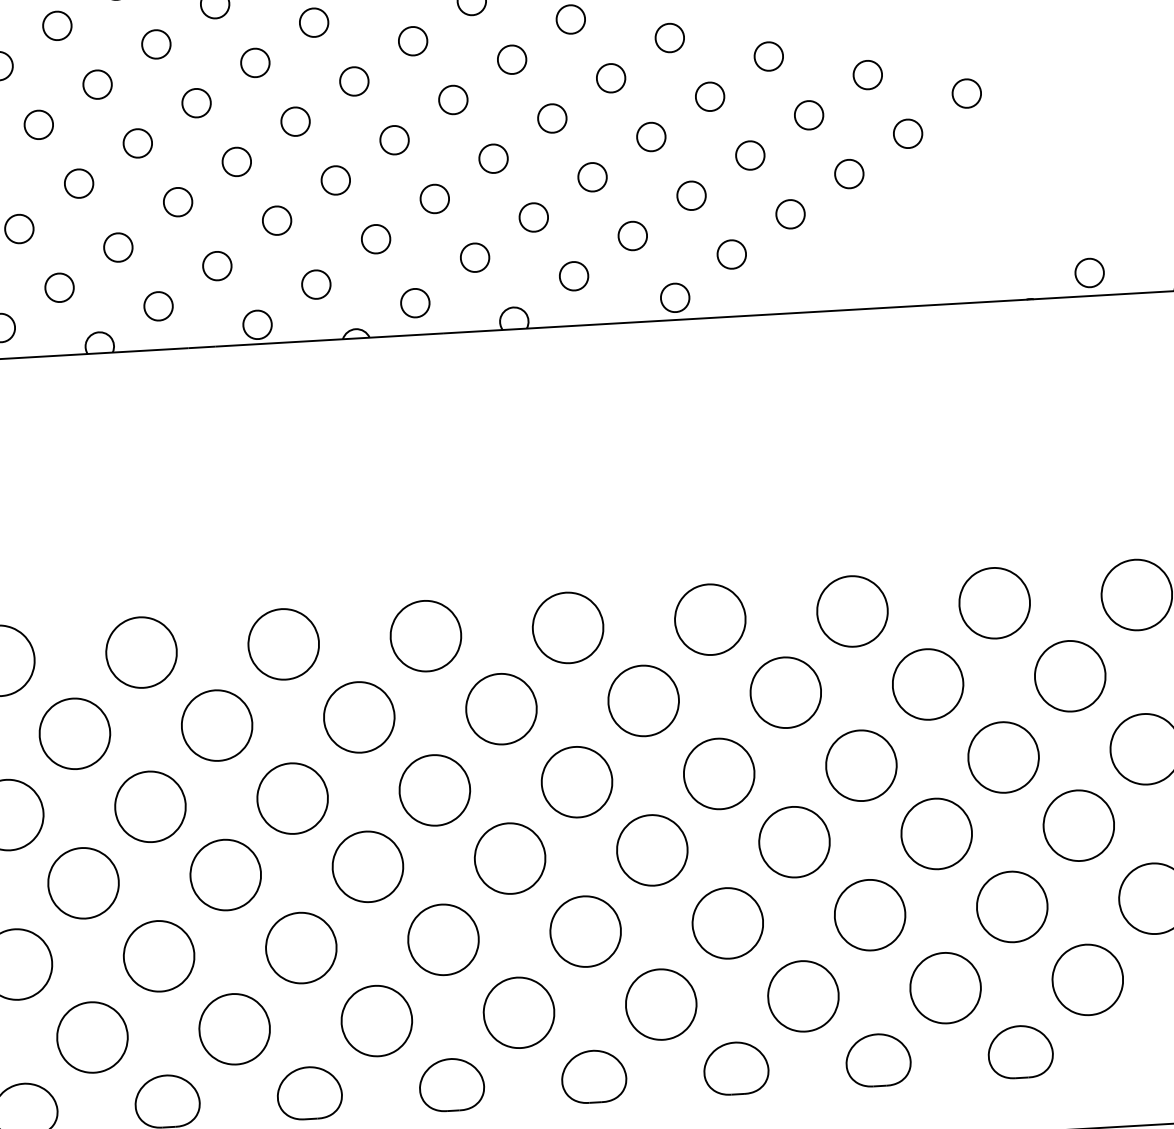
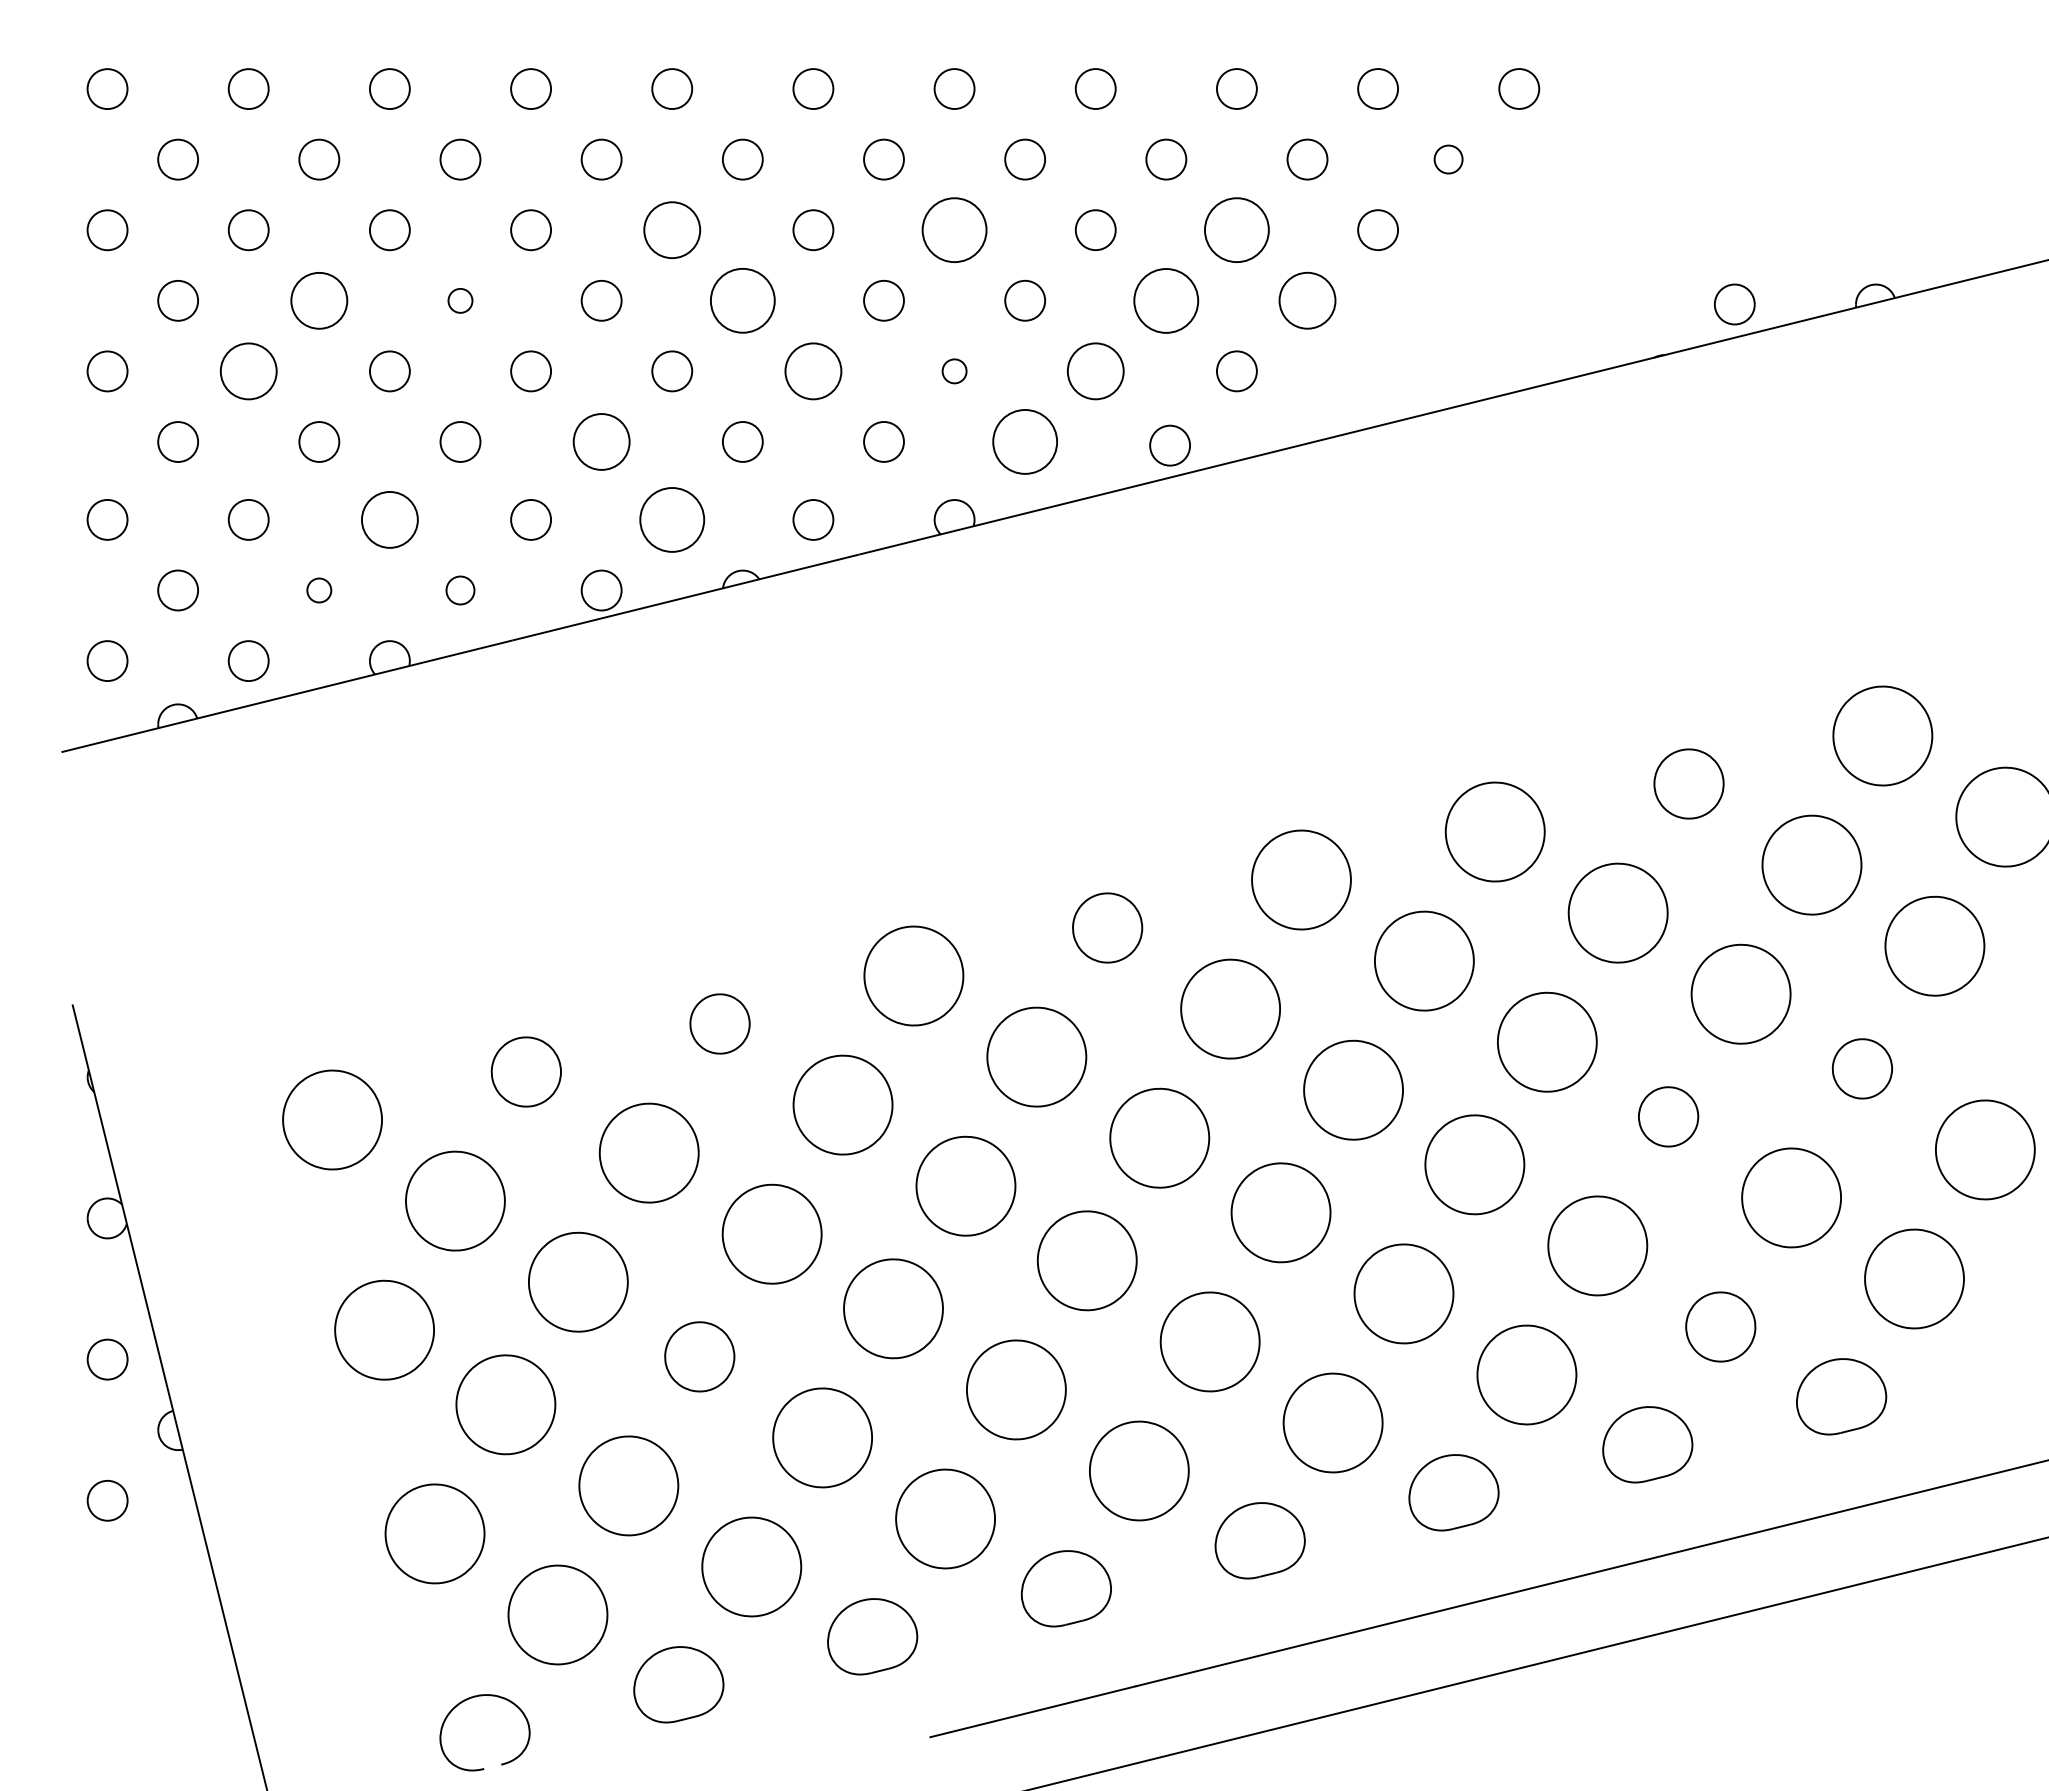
circle: (354, 81) -> (672, 230), size x1.4
circle: (97, 84) -> (319, 300), size x1.4
circle: (196, 102) -> (460, 300), size x0.6
circle: (552, 118) -> (954, 230), size x1.6
circle: (38, 124) -> (248, 371), size x1.4
circle: (907, 133) -> (1448, 159), size x0.7
circle: (394, 139) -> (742, 300), size x1.6
circle: (749, 155) -> (1236, 230), size x1.6
circle: (691, 195) -> (1166, 300), size x1.6
circle: (434, 199) -> (813, 371), size x1.4
circle: (790, 214) -> (1307, 300), size x1.4
circle: (533, 217) -> (954, 371), size x0.6
circle: (277, 220) -> (601, 441), size x1.4
circle: (632, 236) -> (1095, 371), size x1.4
circle: (118, 247) -> (389, 519), size x1.4
circle: (574, 275) -> (1025, 441), size x1.6
circle: (316, 284) -> (672, 519), size x1.6
circle: (59, 287) -> (319, 590), size x0.6
circle: (158, 306) -> (460, 590), size x0.7
part: (994, 602) -> (1688, 783), size x0.7
part: (568, 627) -> (1107, 927), size x0.7
part: (283, 643) -> (719, 1023), size x0.6
part: (141, 652) -> (526, 1071), size x0.7
part: (1078, 825) -> (1862, 1068), size x0.6
part: (936, 833) -> (1668, 1116), size x0.6
part: (225, 874) -> (699, 1356), size x0.7
part: (945, 987) -> (1720, 1326), size x0.7

